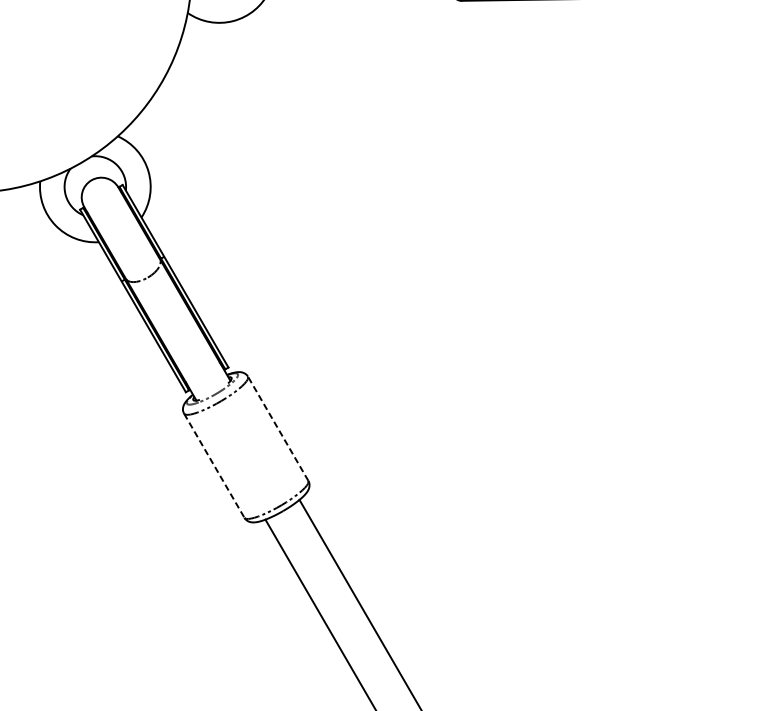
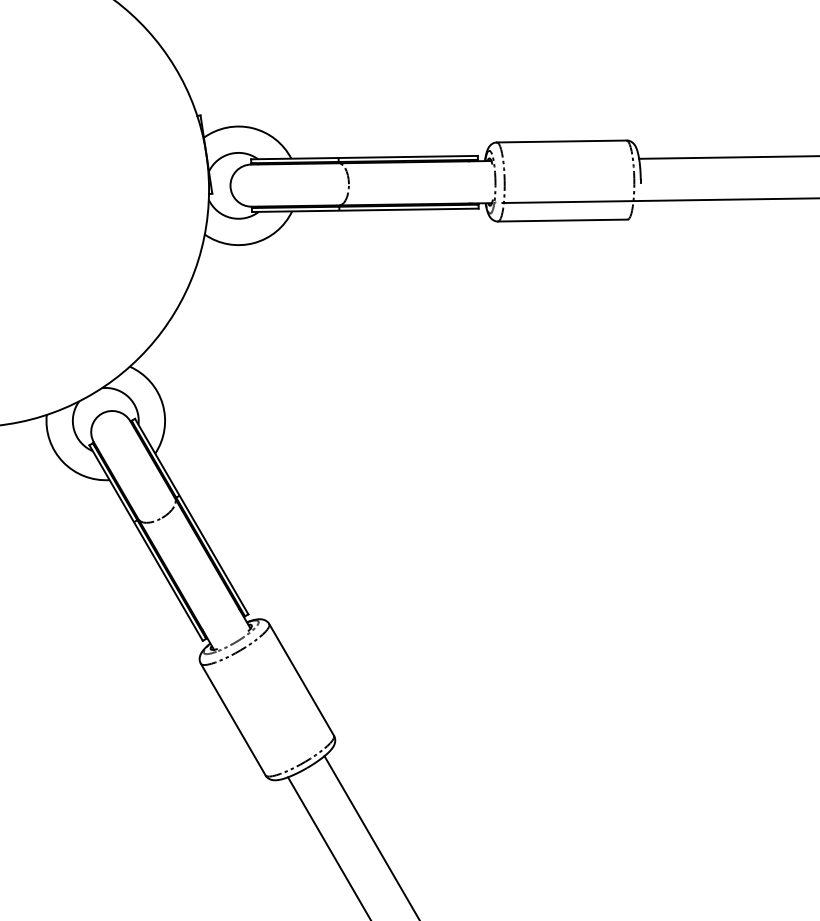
line: (278, 428) -> (301, 679), dashed -> solid
line: (214, 466) -> (233, 720), dashed -> solid

